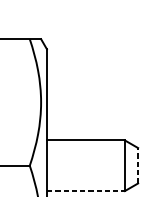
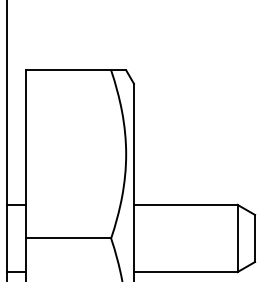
line: (138, 165) -> (255, 238), dashed -> solid
line: (85, 191) -> (185, 272), dashed -> solid

